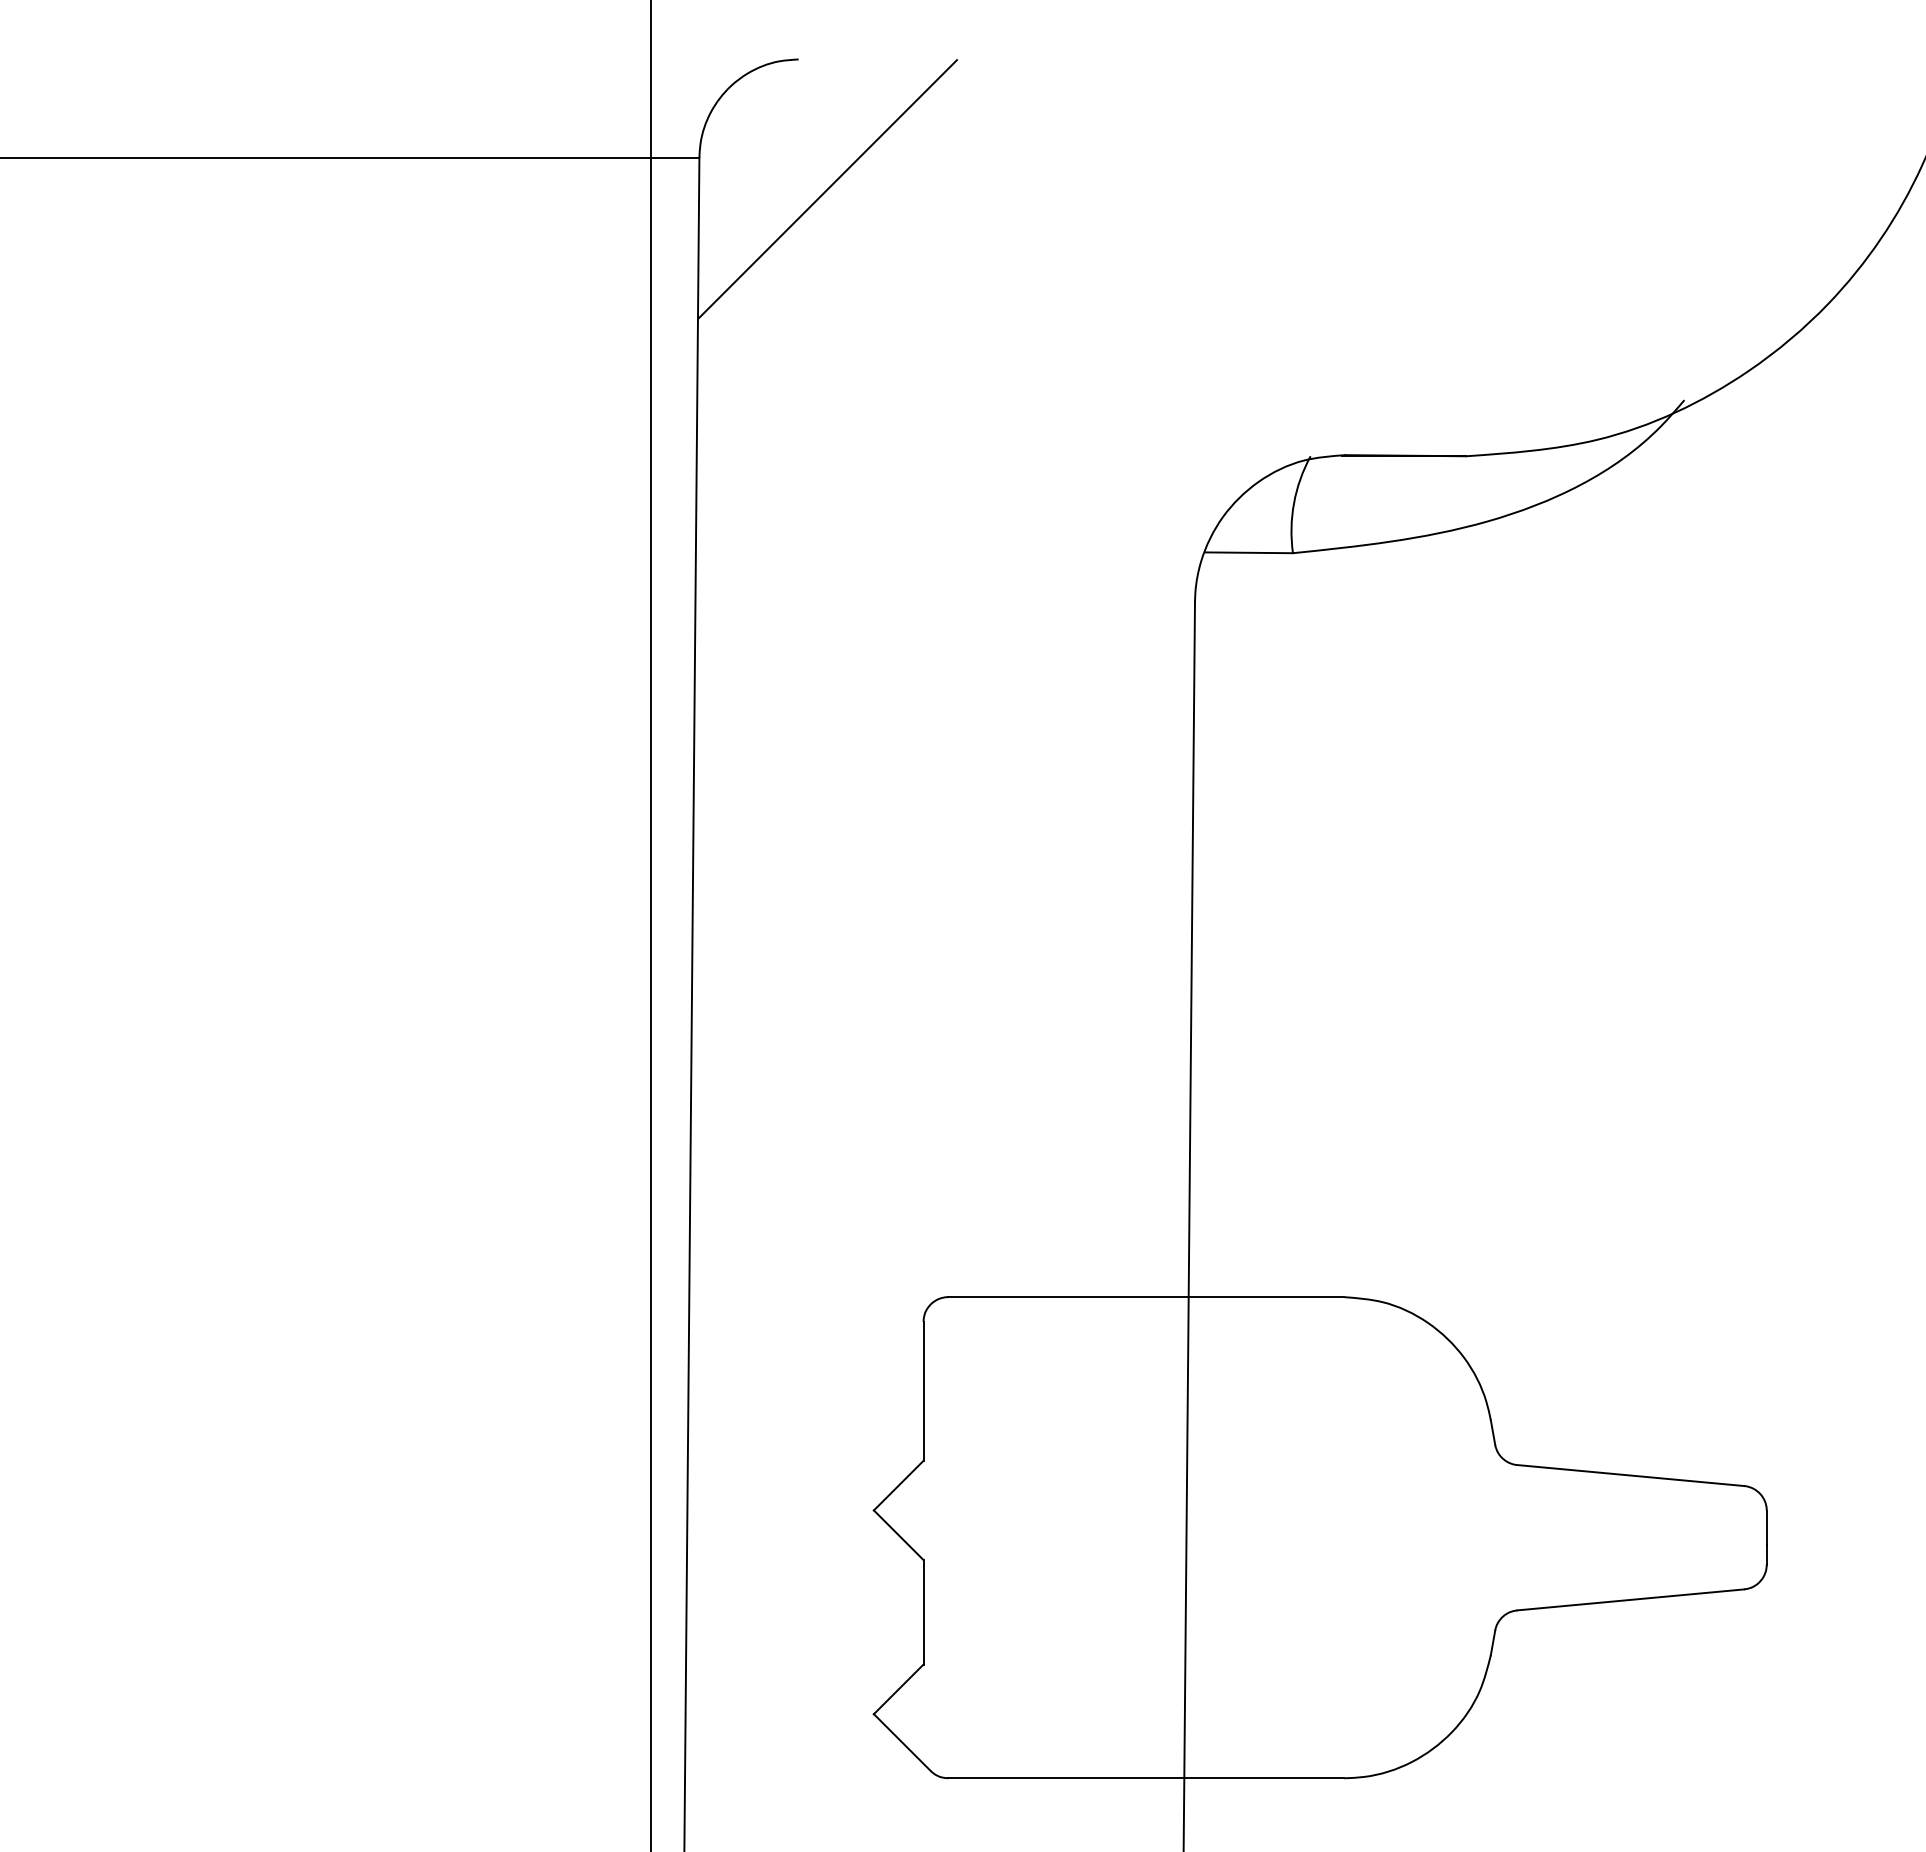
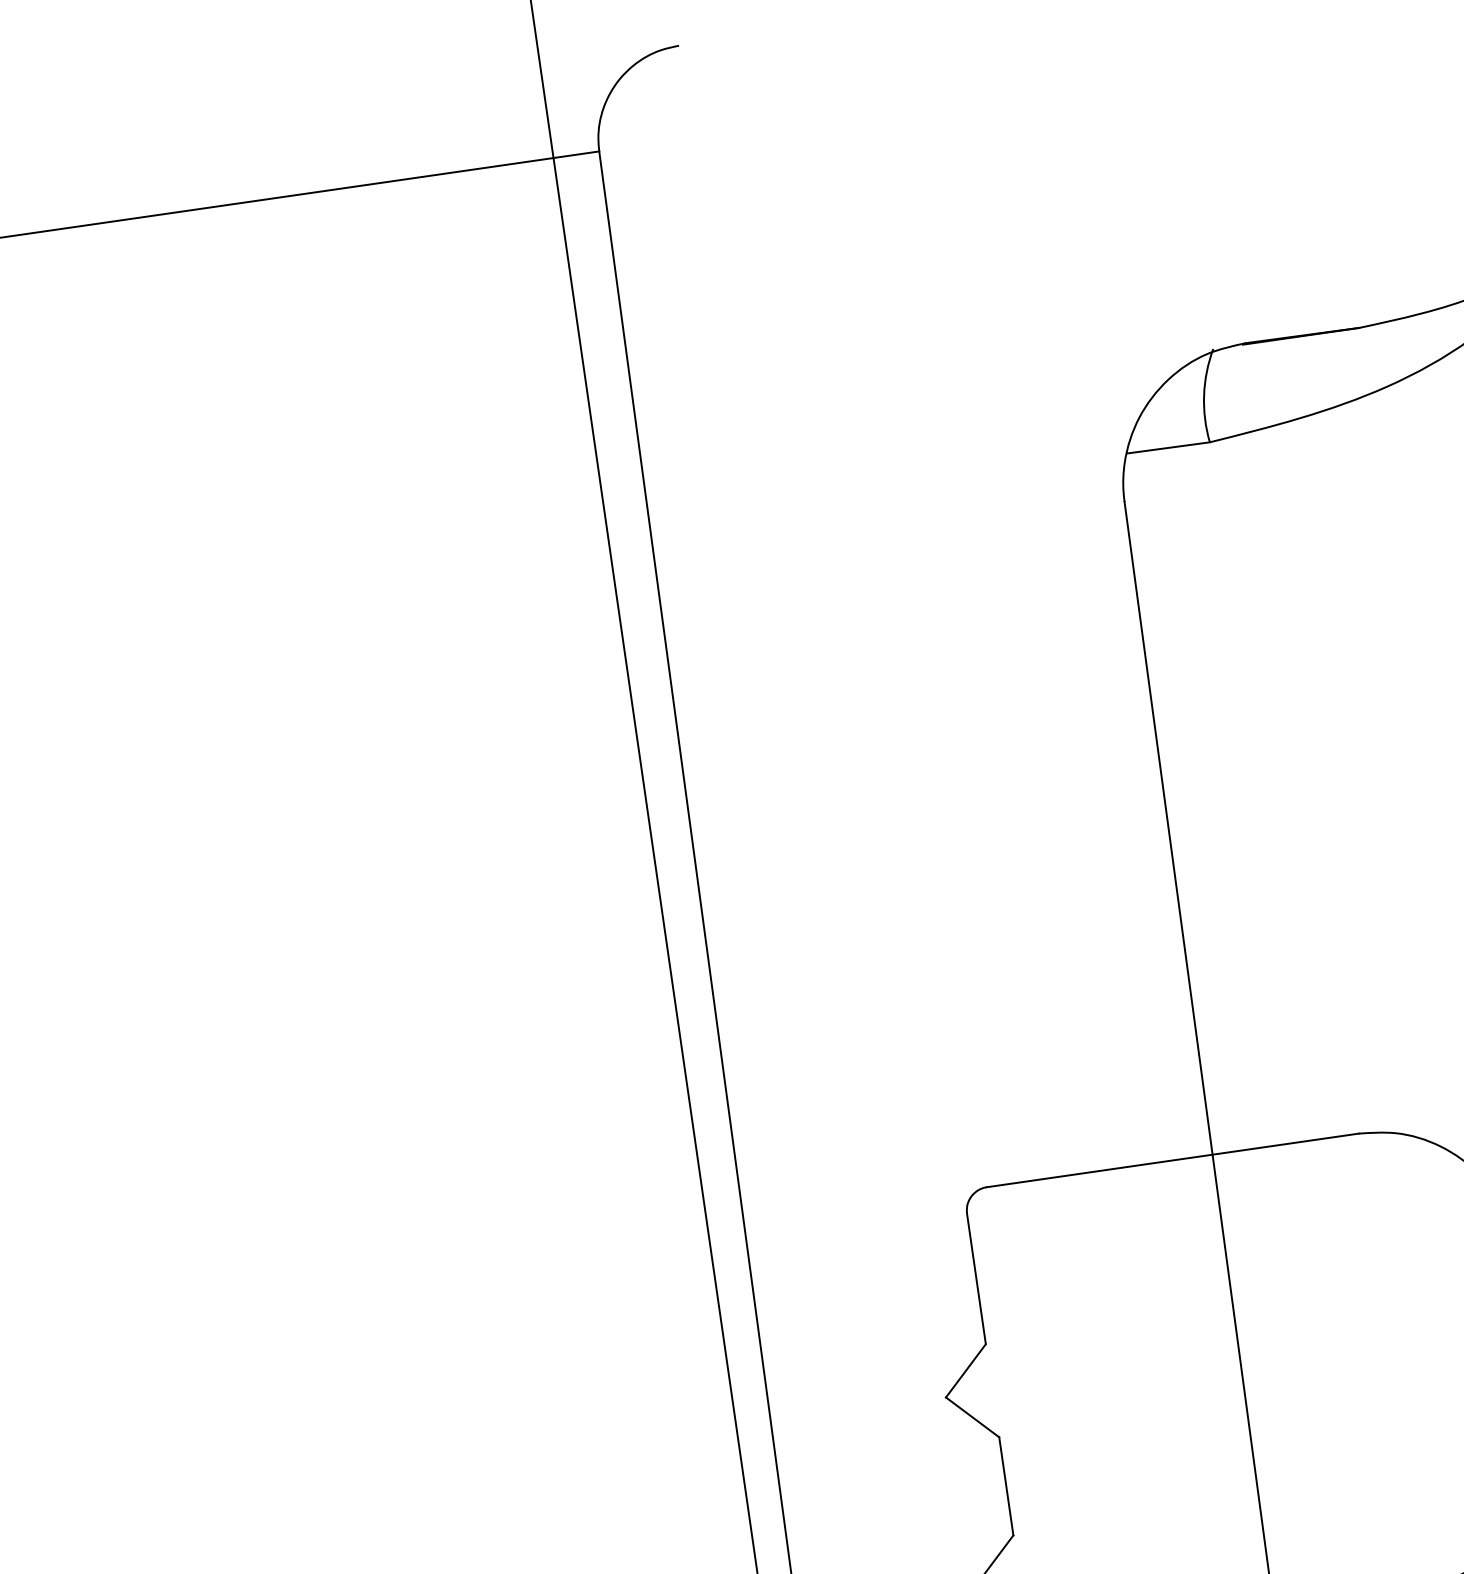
hatch: (827, 189) -> (723, 163), removed

